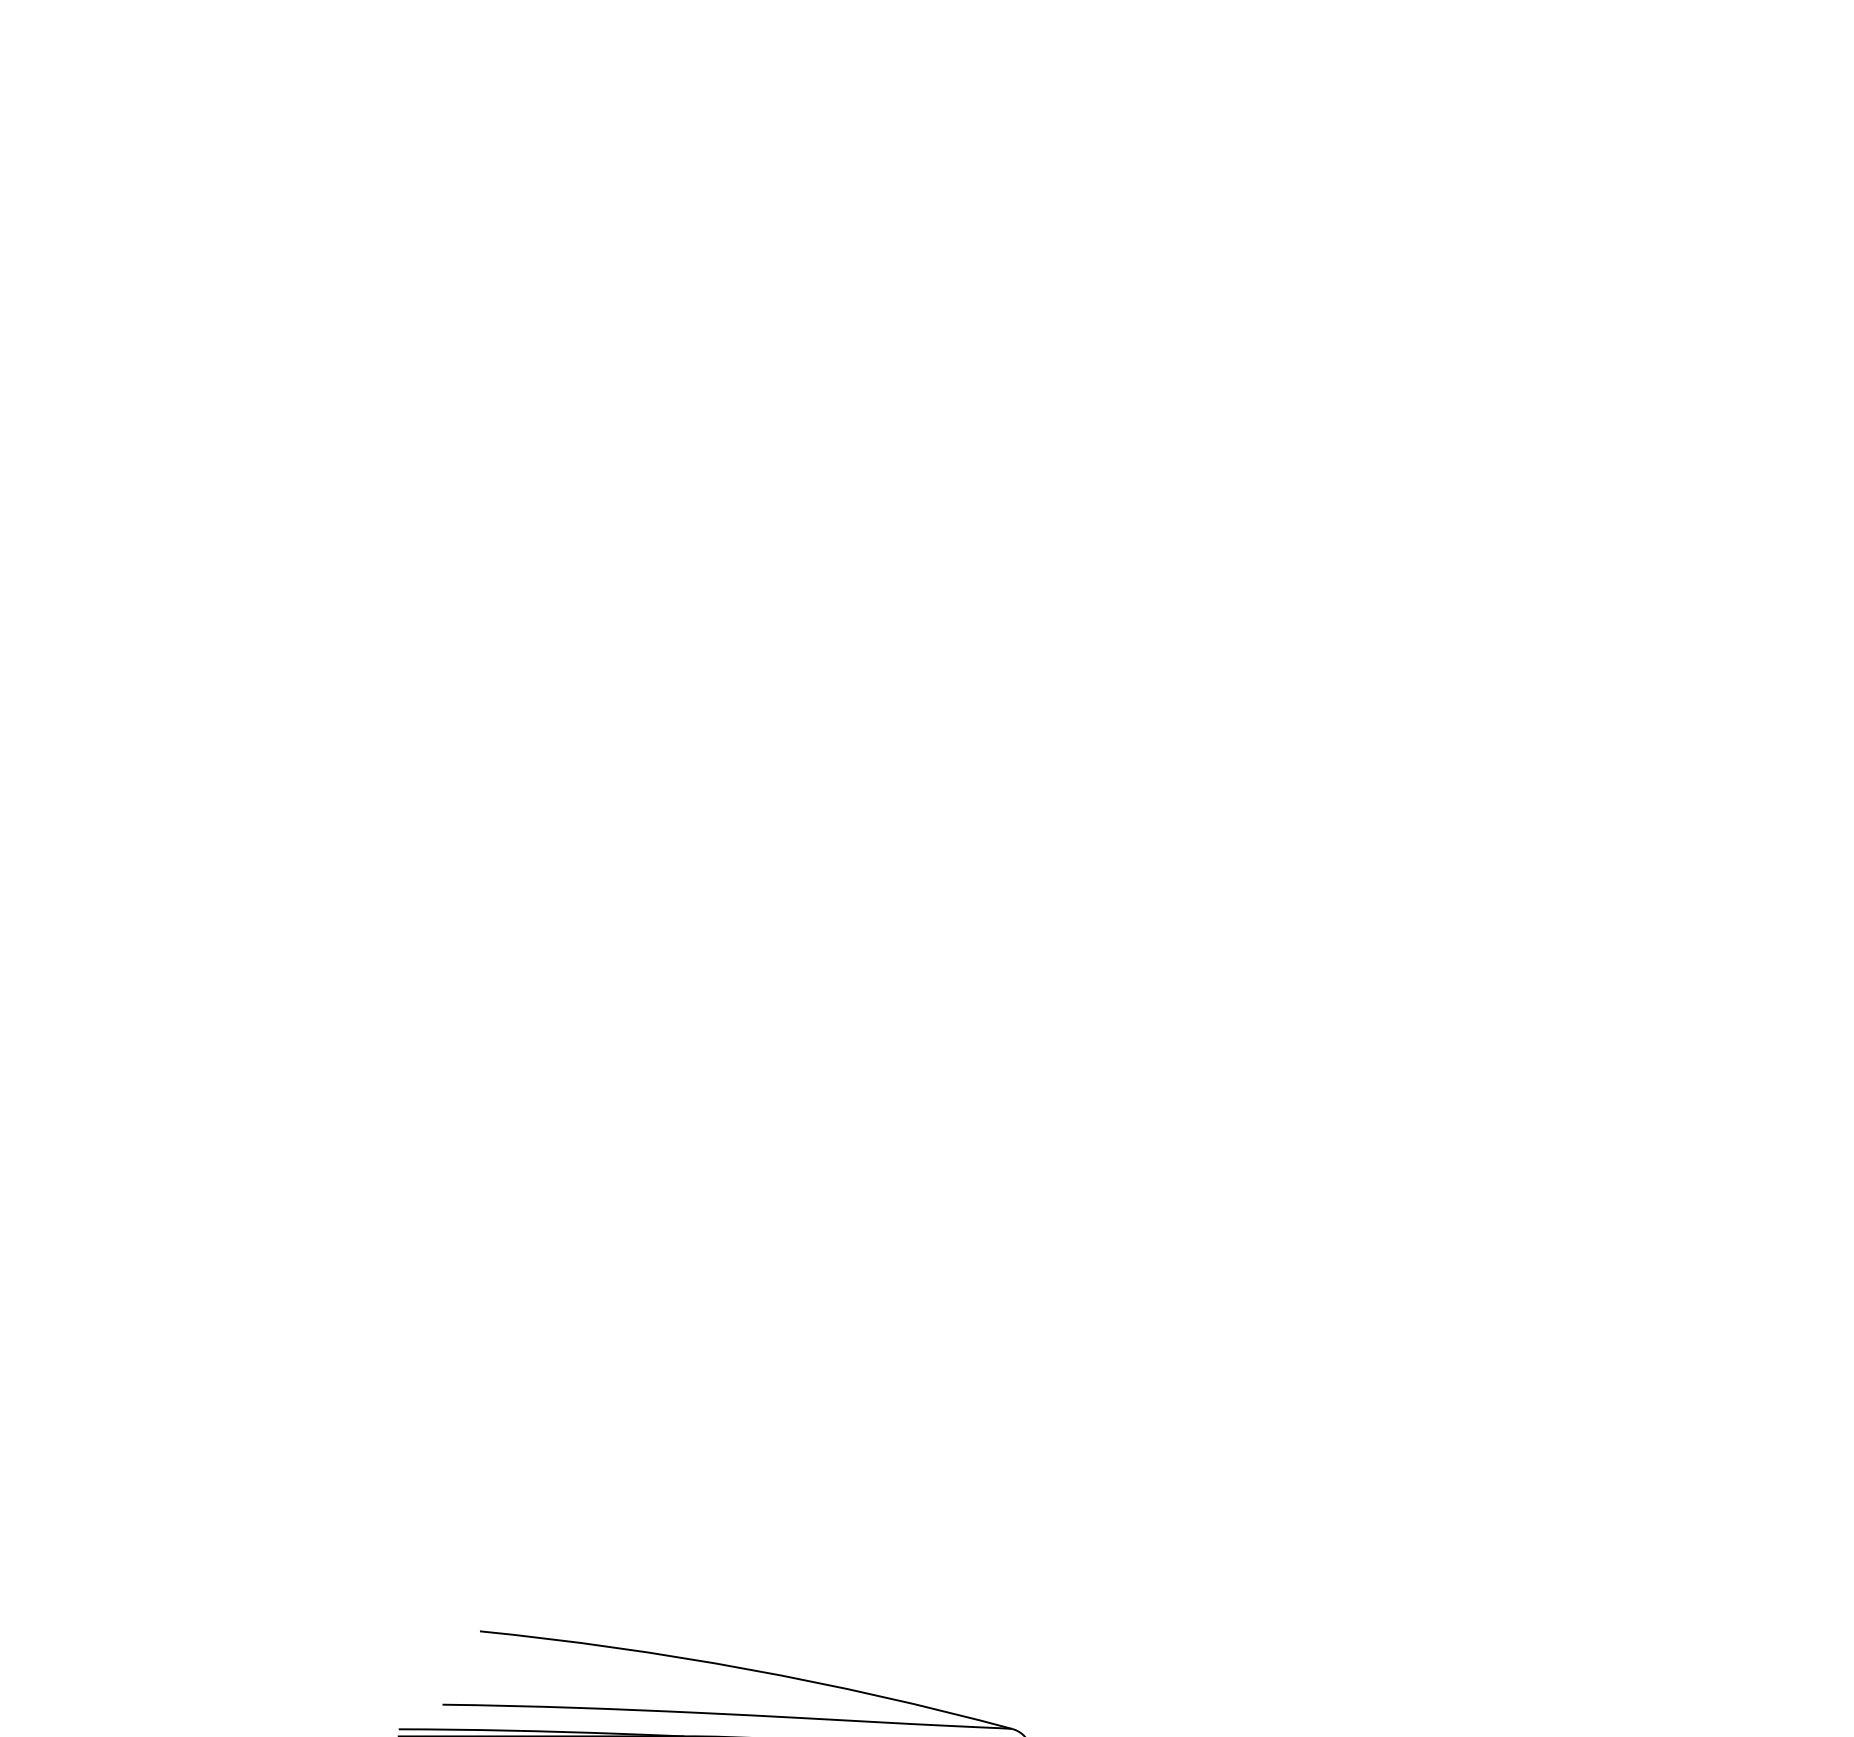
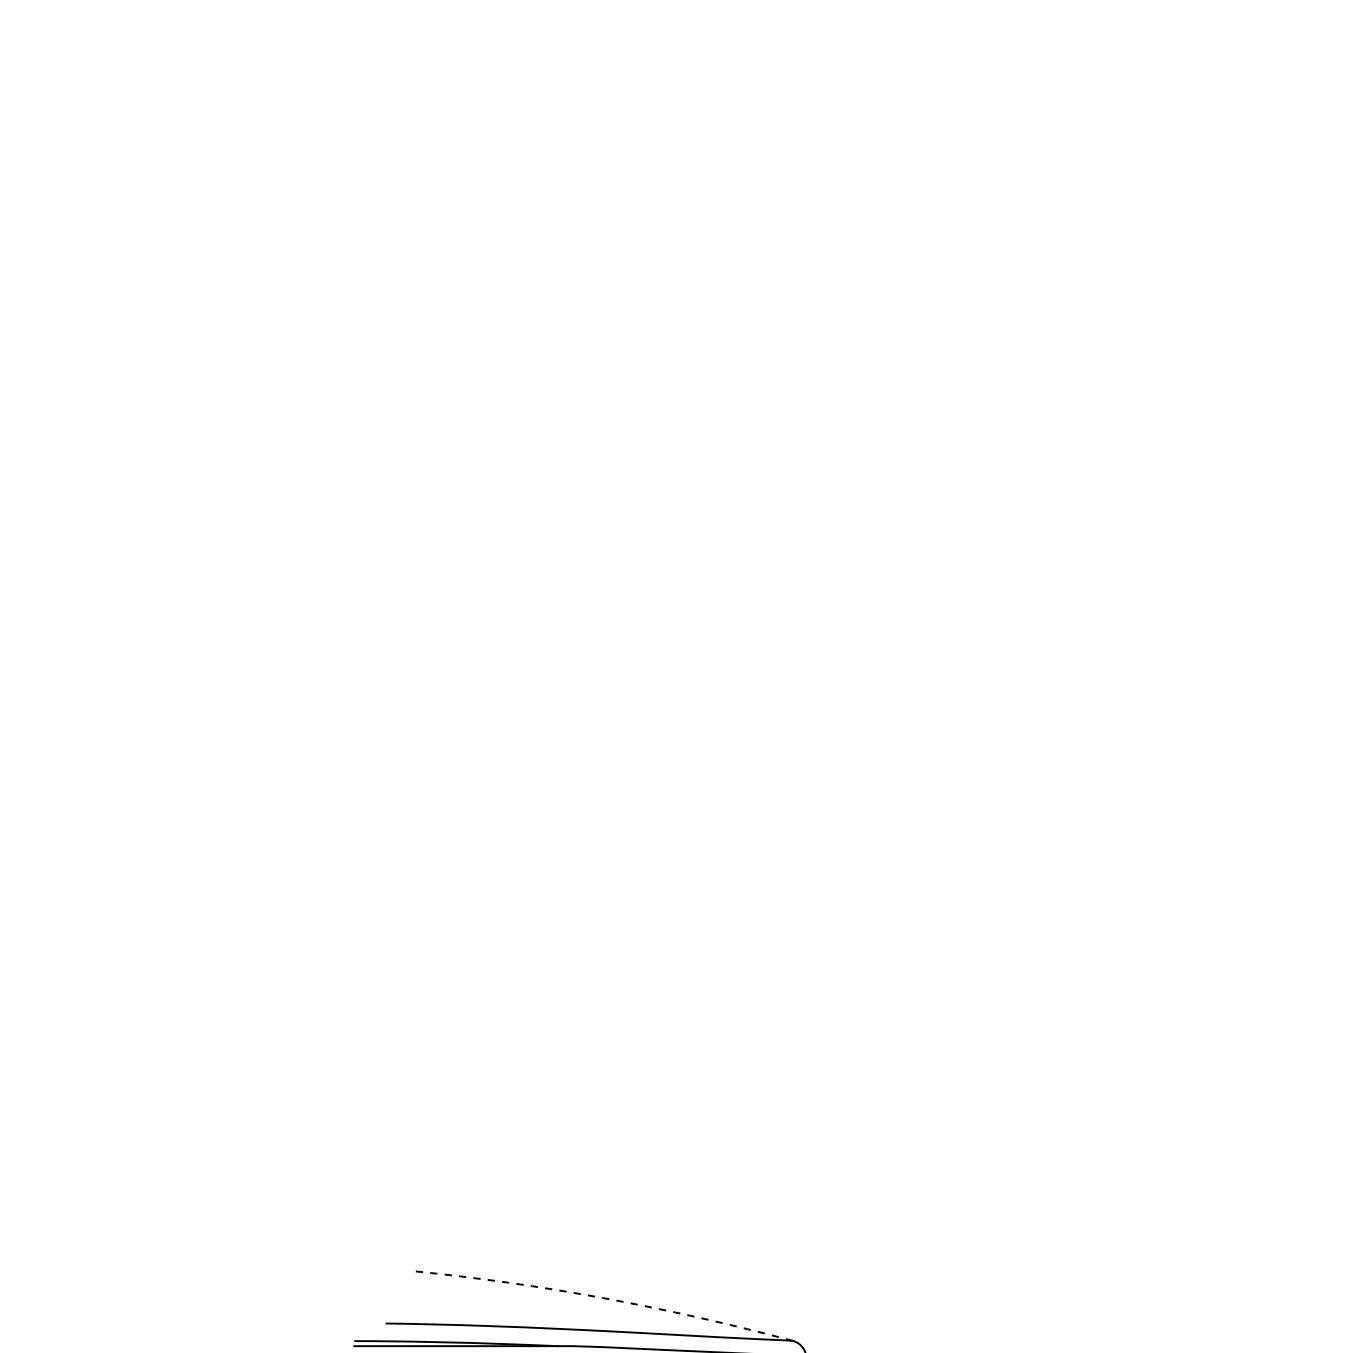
arc: (748, 1669) -> (604, 1298), solid -> dashed

